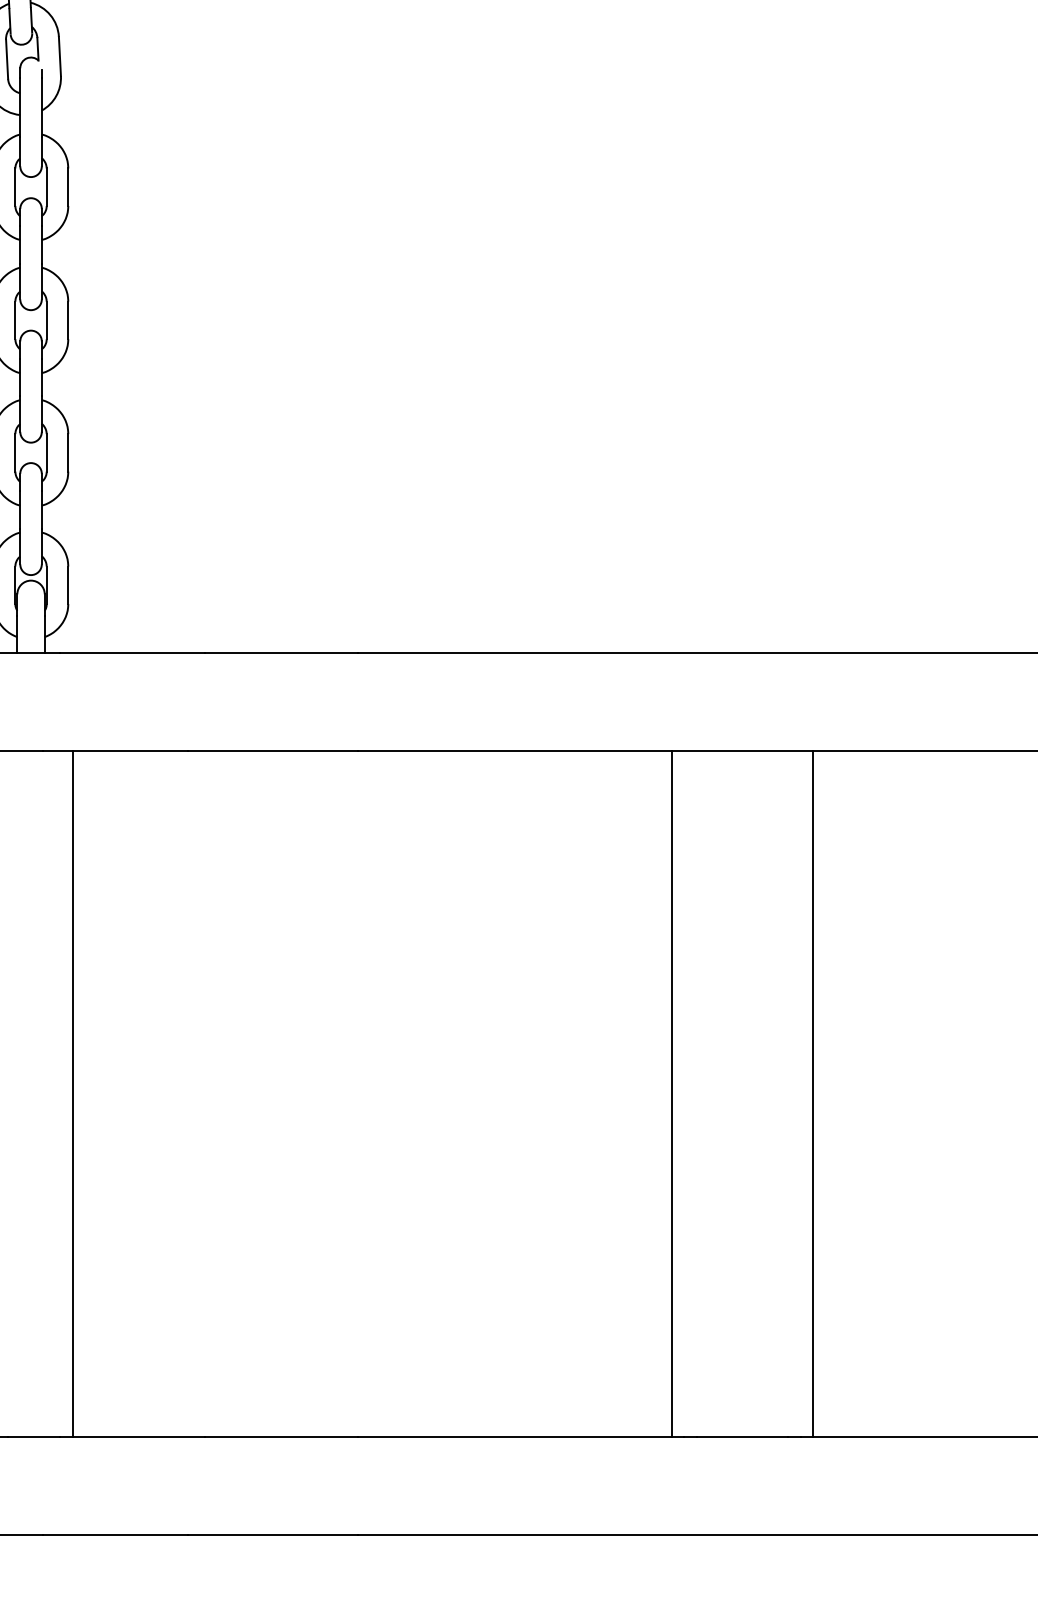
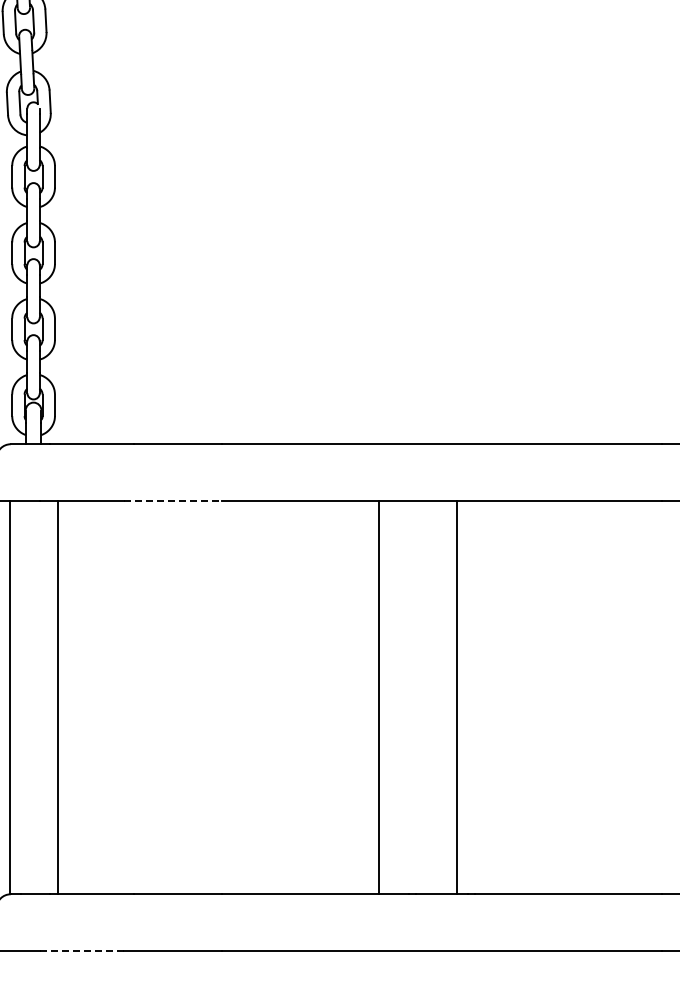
line: (272, 751) -> (172, 500), solid -> dashed
line: (671, 1094) -> (378, 697), moved
line: (812, 1094) -> (456, 697), moved
line: (116, 1534) -> (82, 950), solid -> dashed

